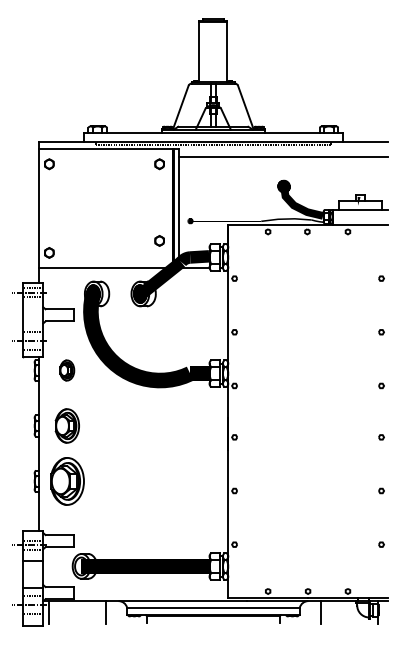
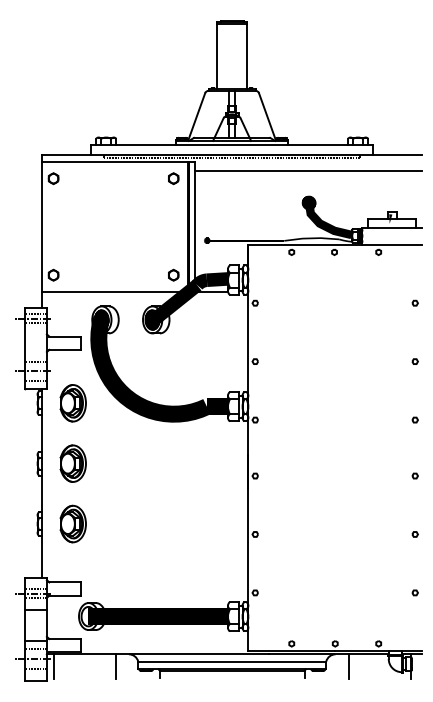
part: (159, 240) -> (173, 274), moved
part: (66, 370) -> (72, 403), size x1.67
part: (66, 481) -> (72, 524), size x0.71

